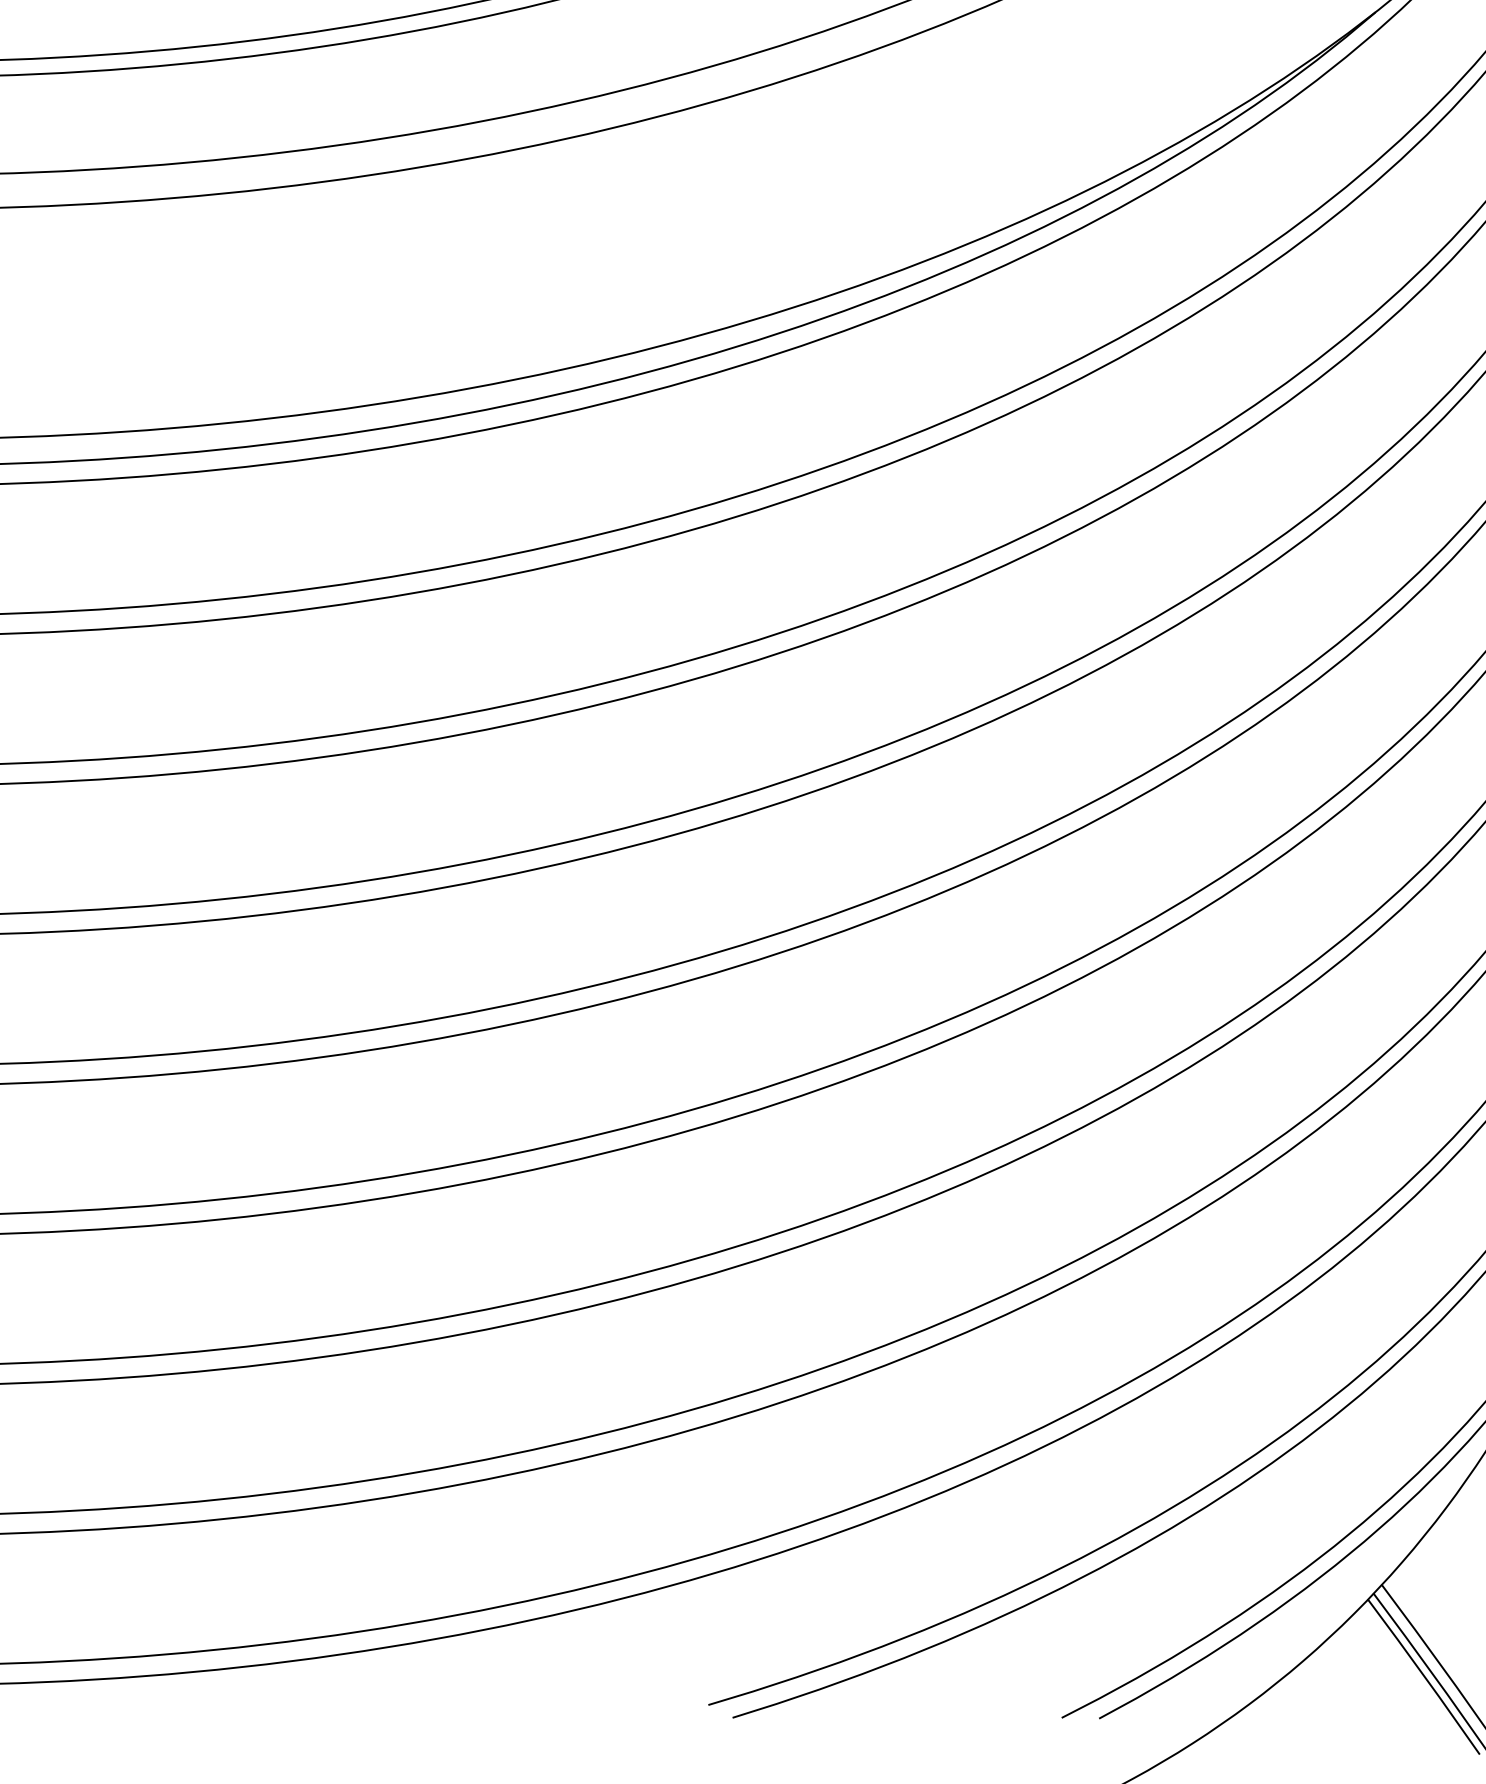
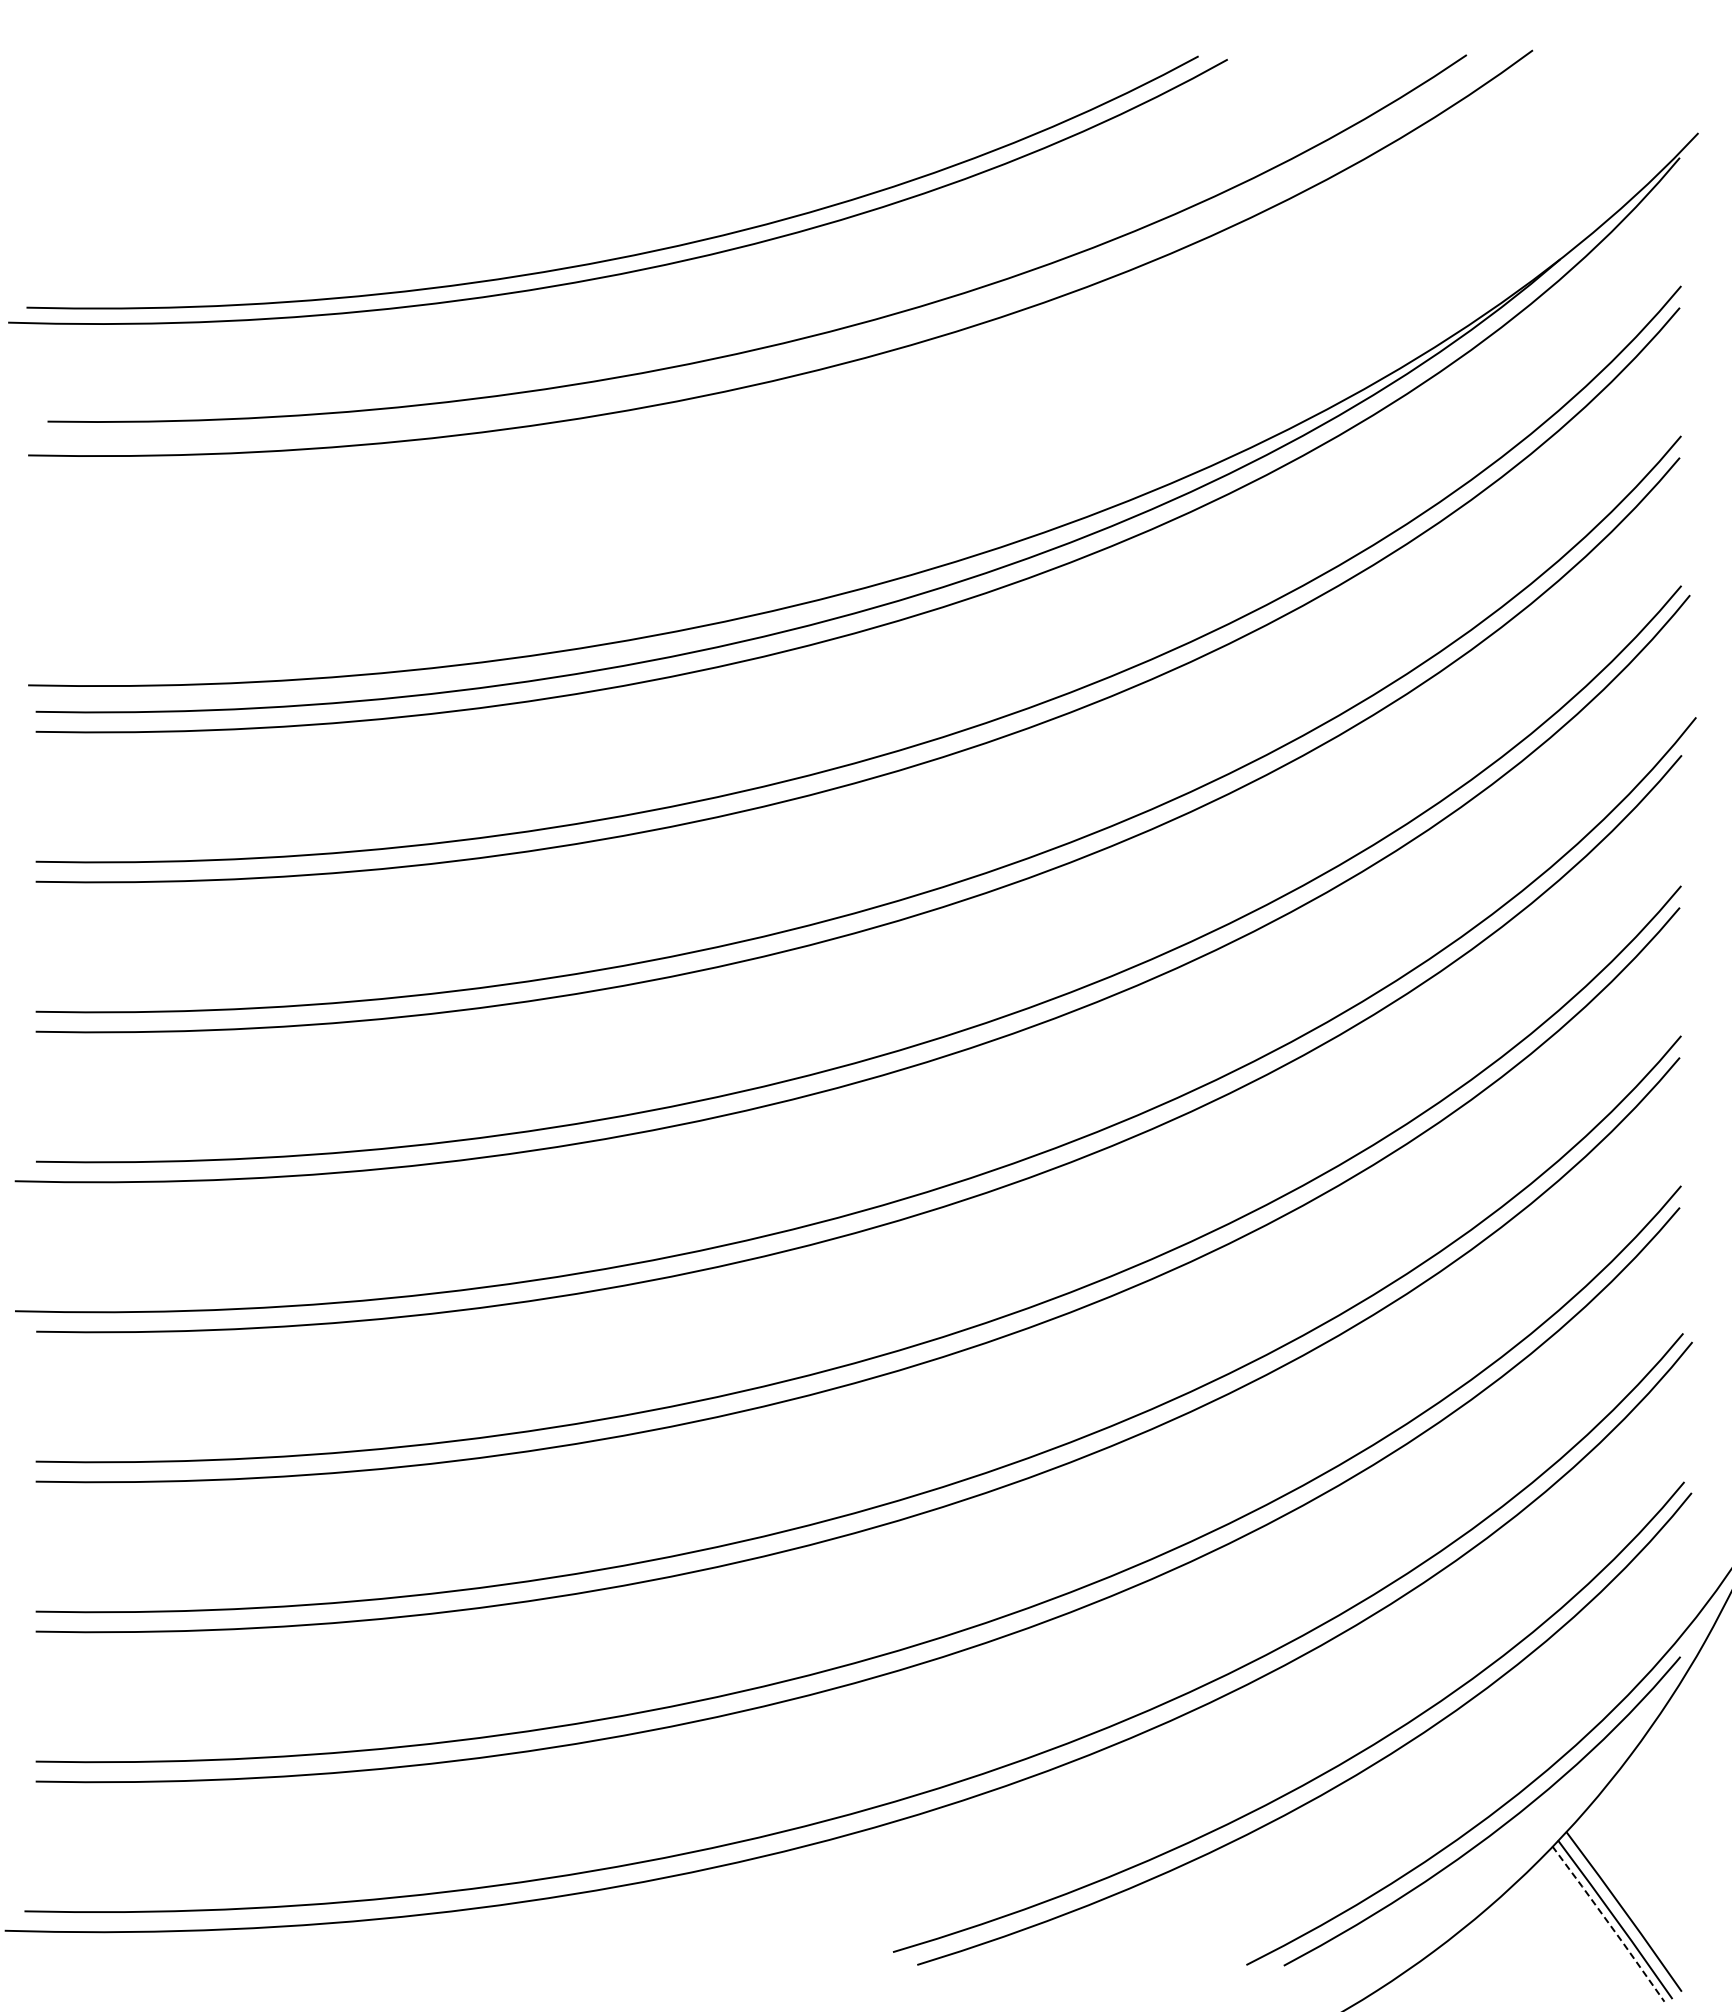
line: (1424, 1676) -> (1609, 1923), solid -> dashed

